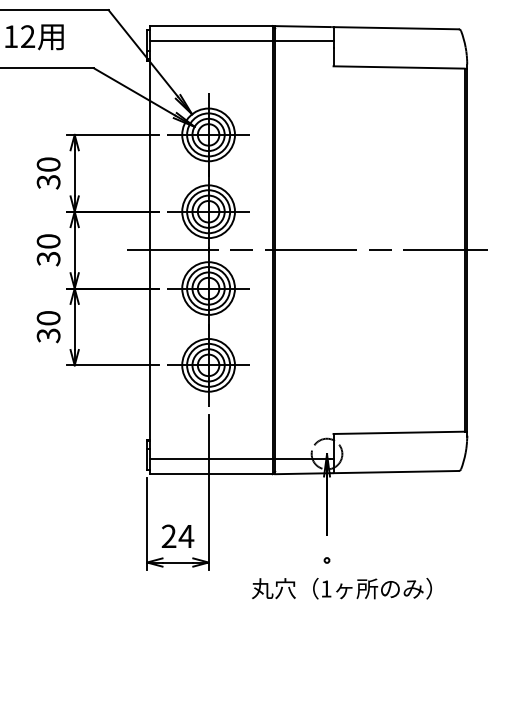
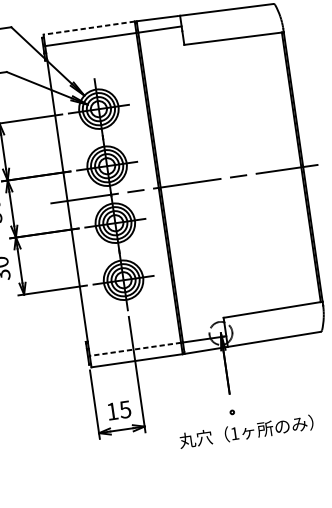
line: (210, 26) -> (88, 28), solid -> dashed
line: (210, 458) -> (134, 349), solid -> dashed
text: (177, 536) -> (118, 410), 24 -> 15

